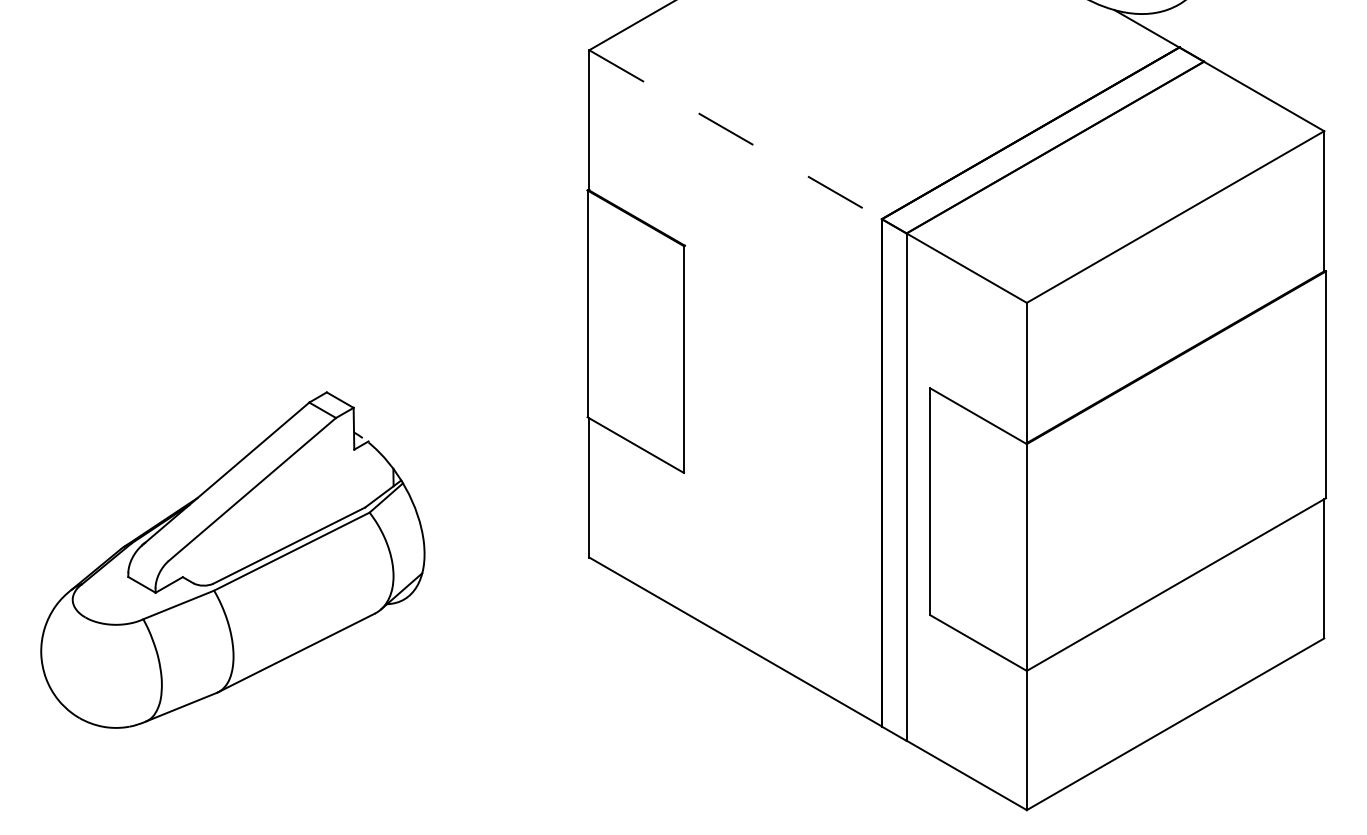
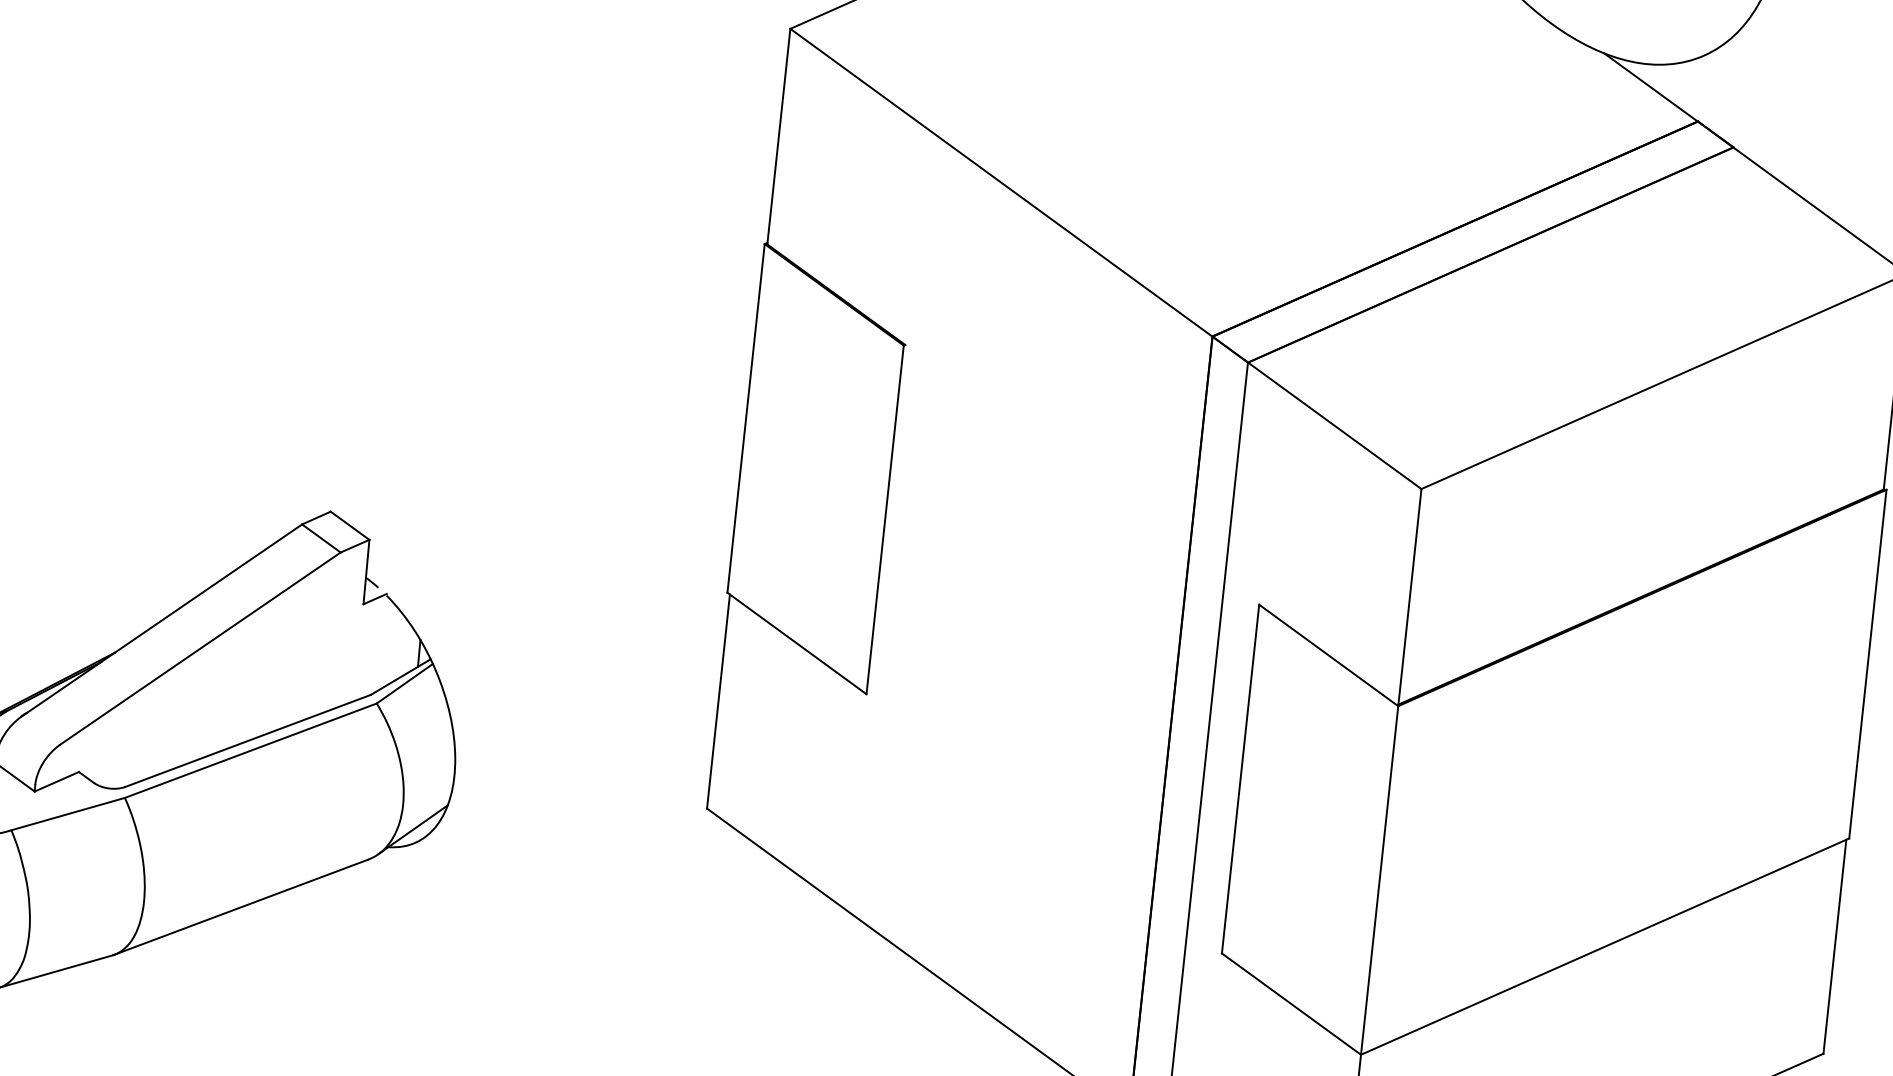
line: (735, 134) -> (1001, 182), dashed -> solid

